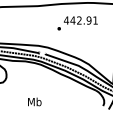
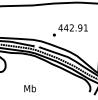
text: (77, 23) -> (70, 30), moved

